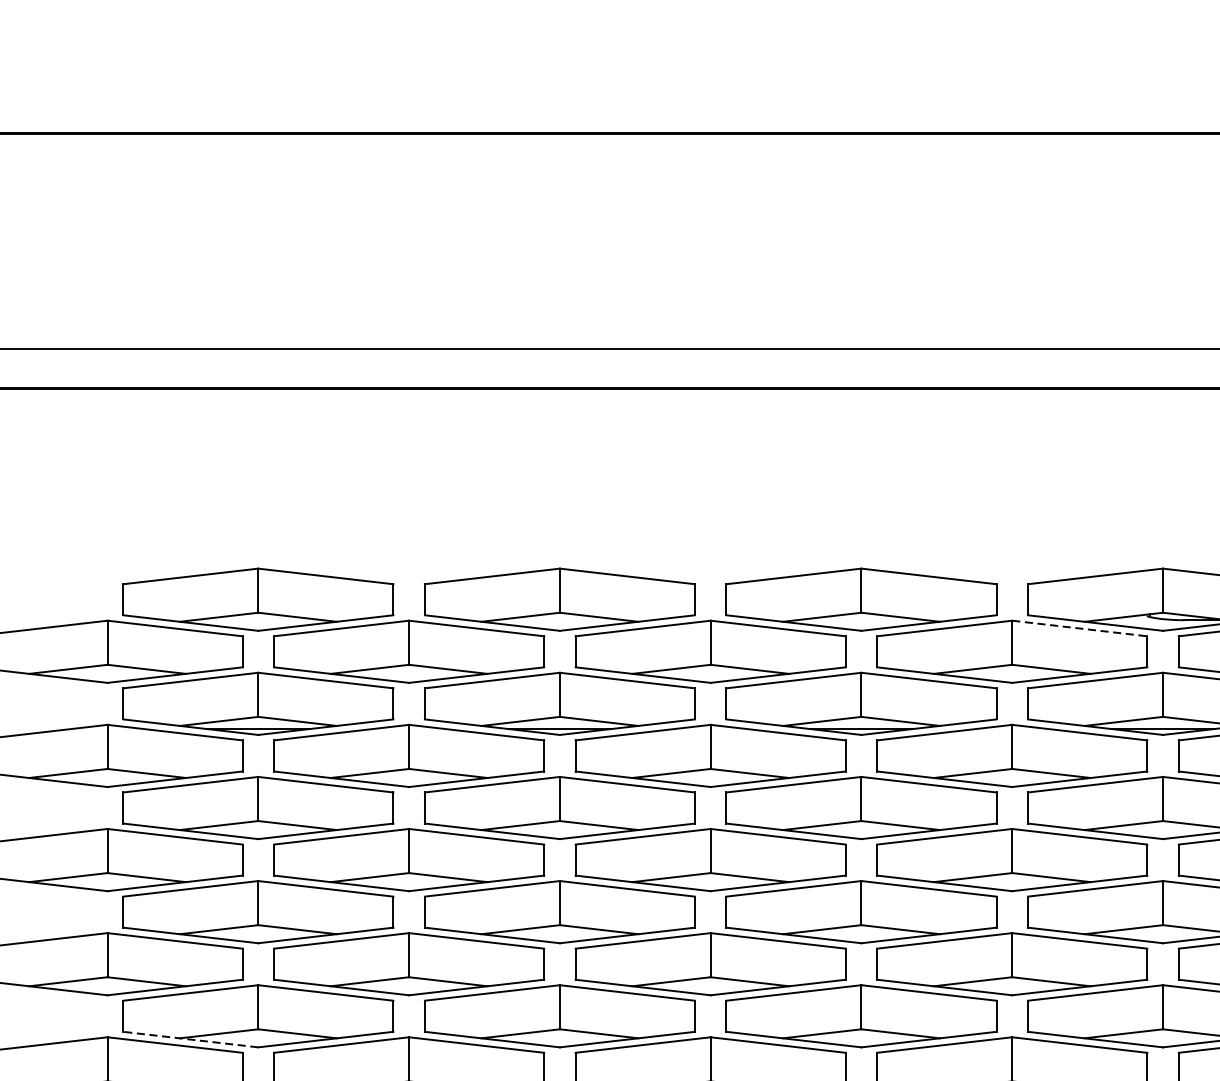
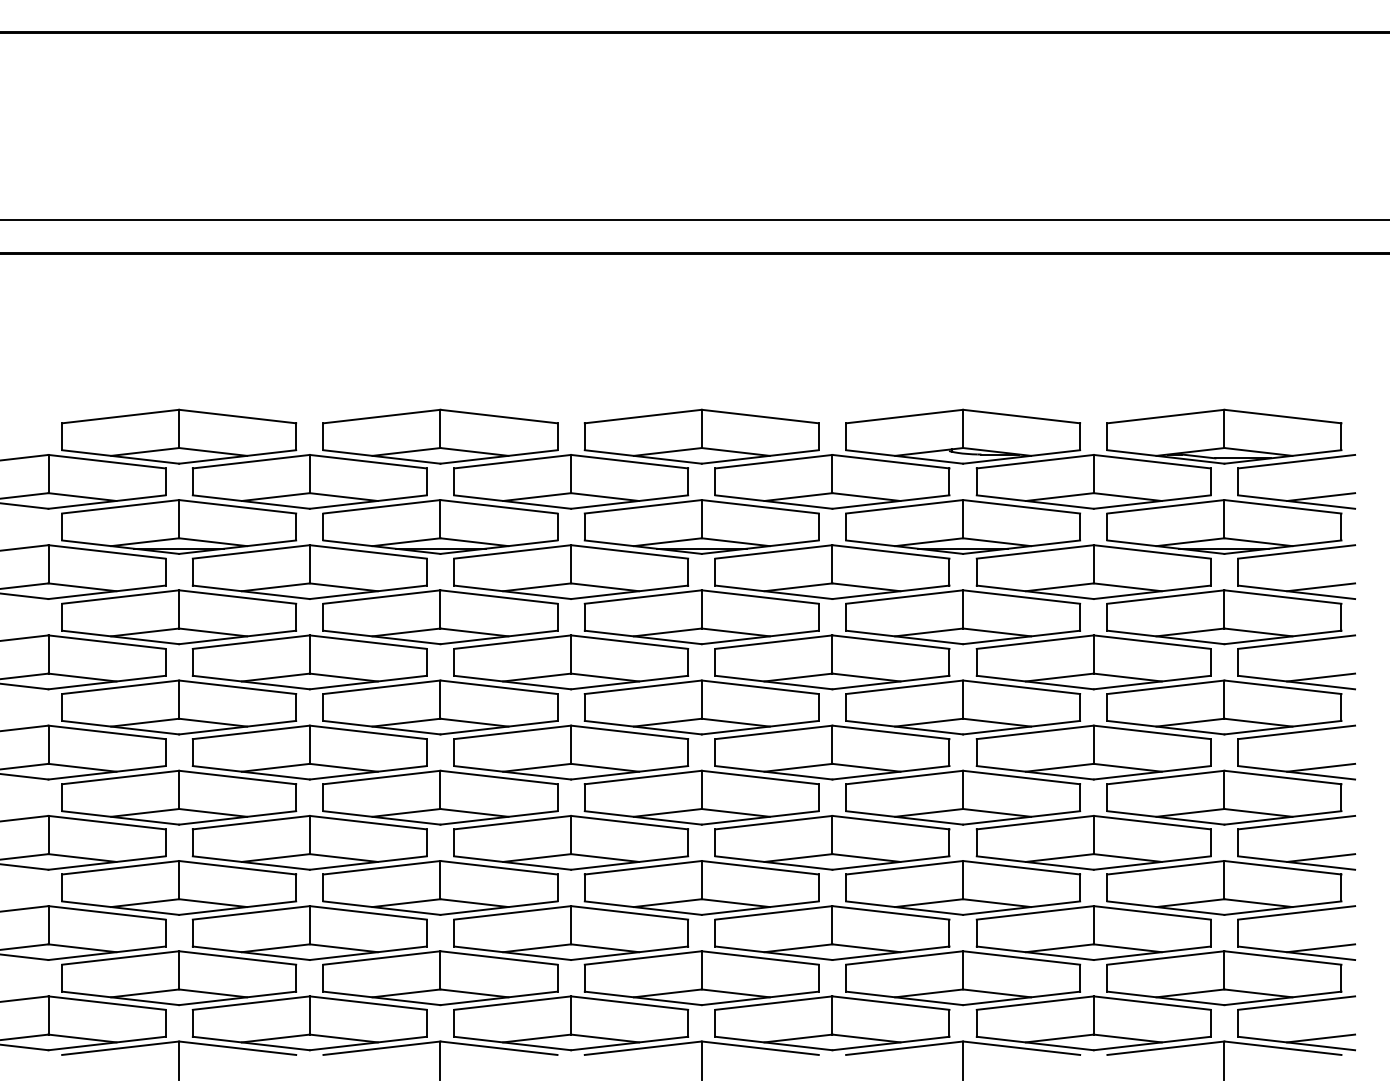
line: (1079, 628) -> (890, 461), dashed -> solid
line: (190, 1039) -> (120, 817), dashed -> solid

